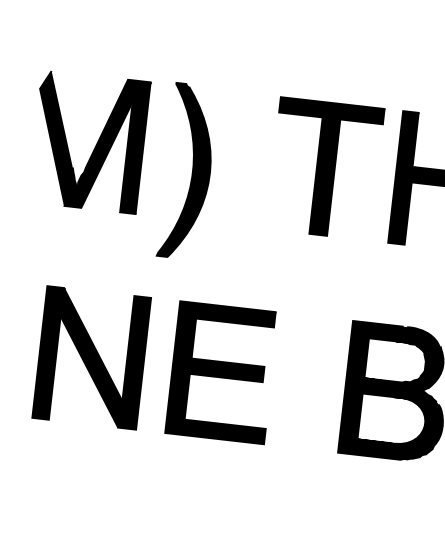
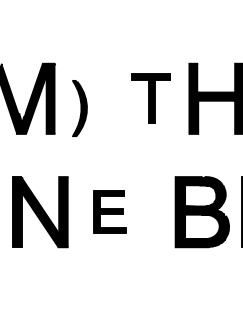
part: (324, 168) -> (151, 98), size x0.7
part: (187, 171) -> (79, 108), size x0.6
part: (221, 371) -> (109, 211), size x0.6

